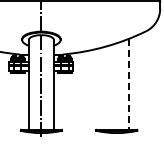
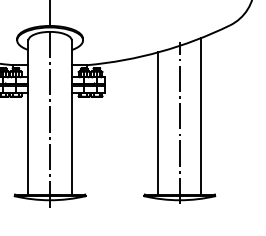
line: (129, 84) -> (201, 116), dashed -> solid
line: (116, 87) -> (179, 121), added
line: (104, 88) -> (158, 123), added

